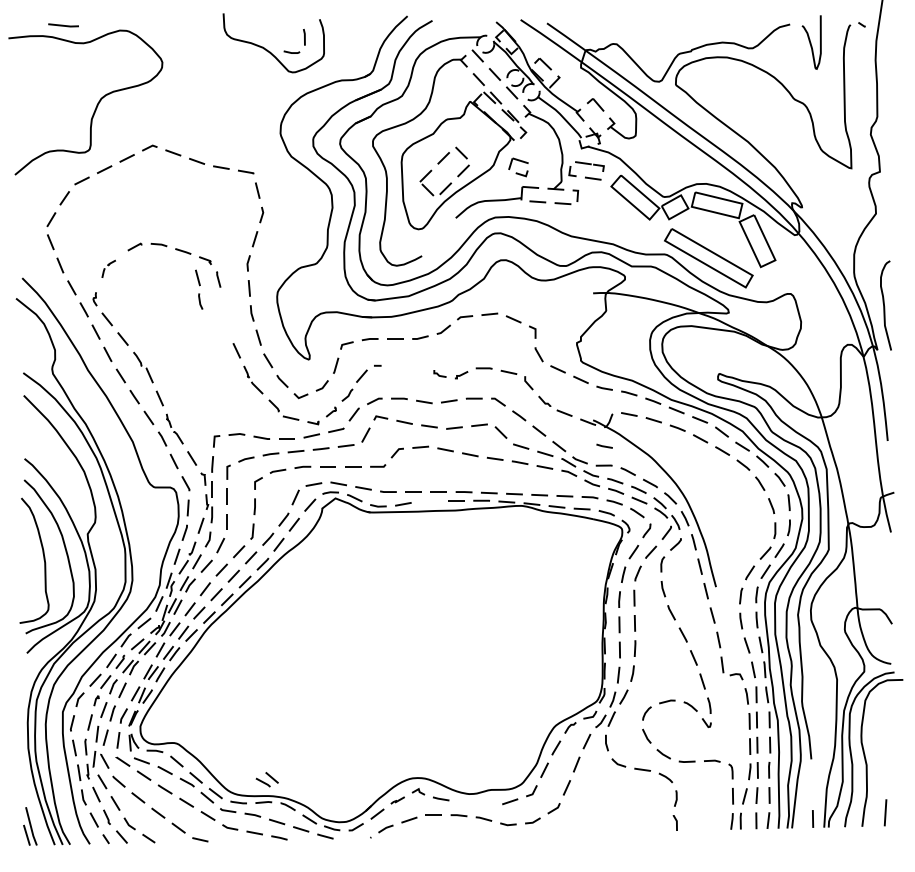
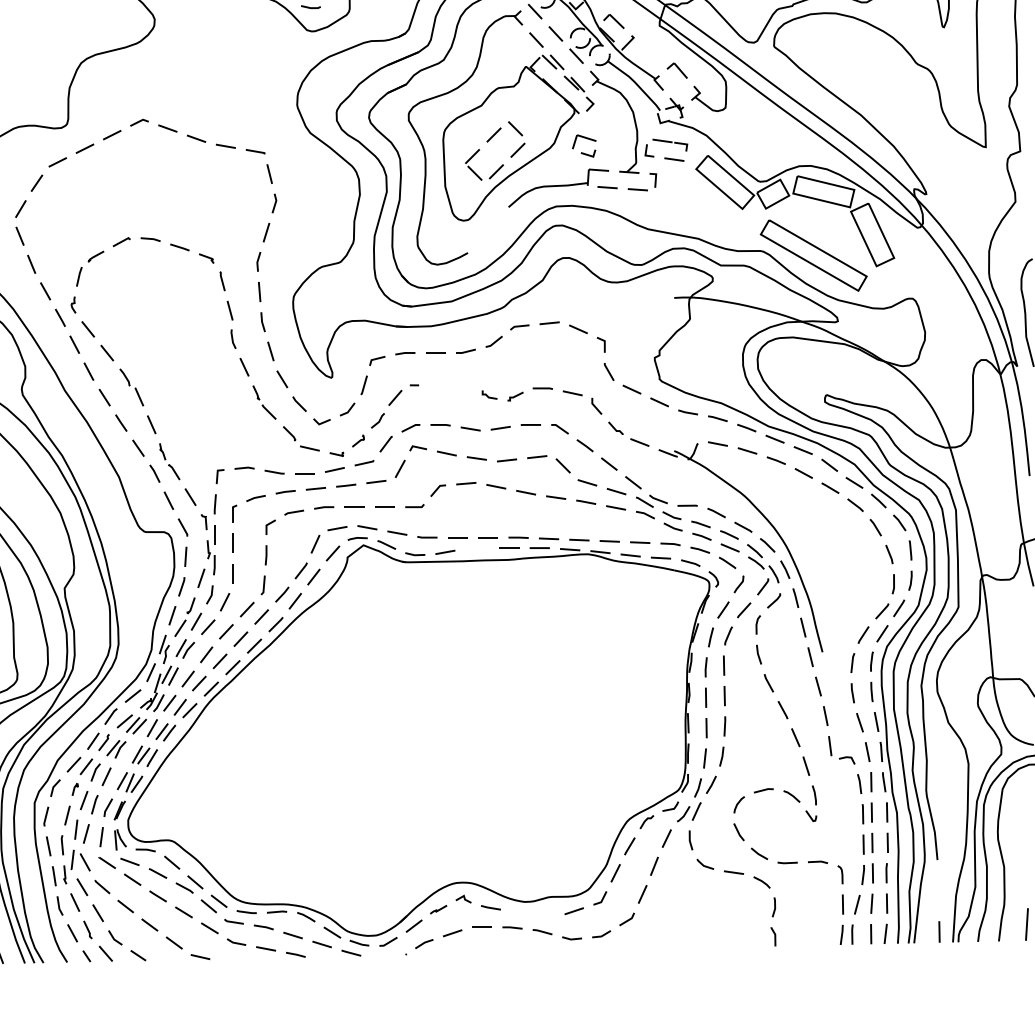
part: (108, 268) -> (89, 267), size x1.67
part: (199, 289) -> (232, 324), moved
line: (604, 445) -> (687, 481), removed
part: (266, 779) -> (280, 884), removed

